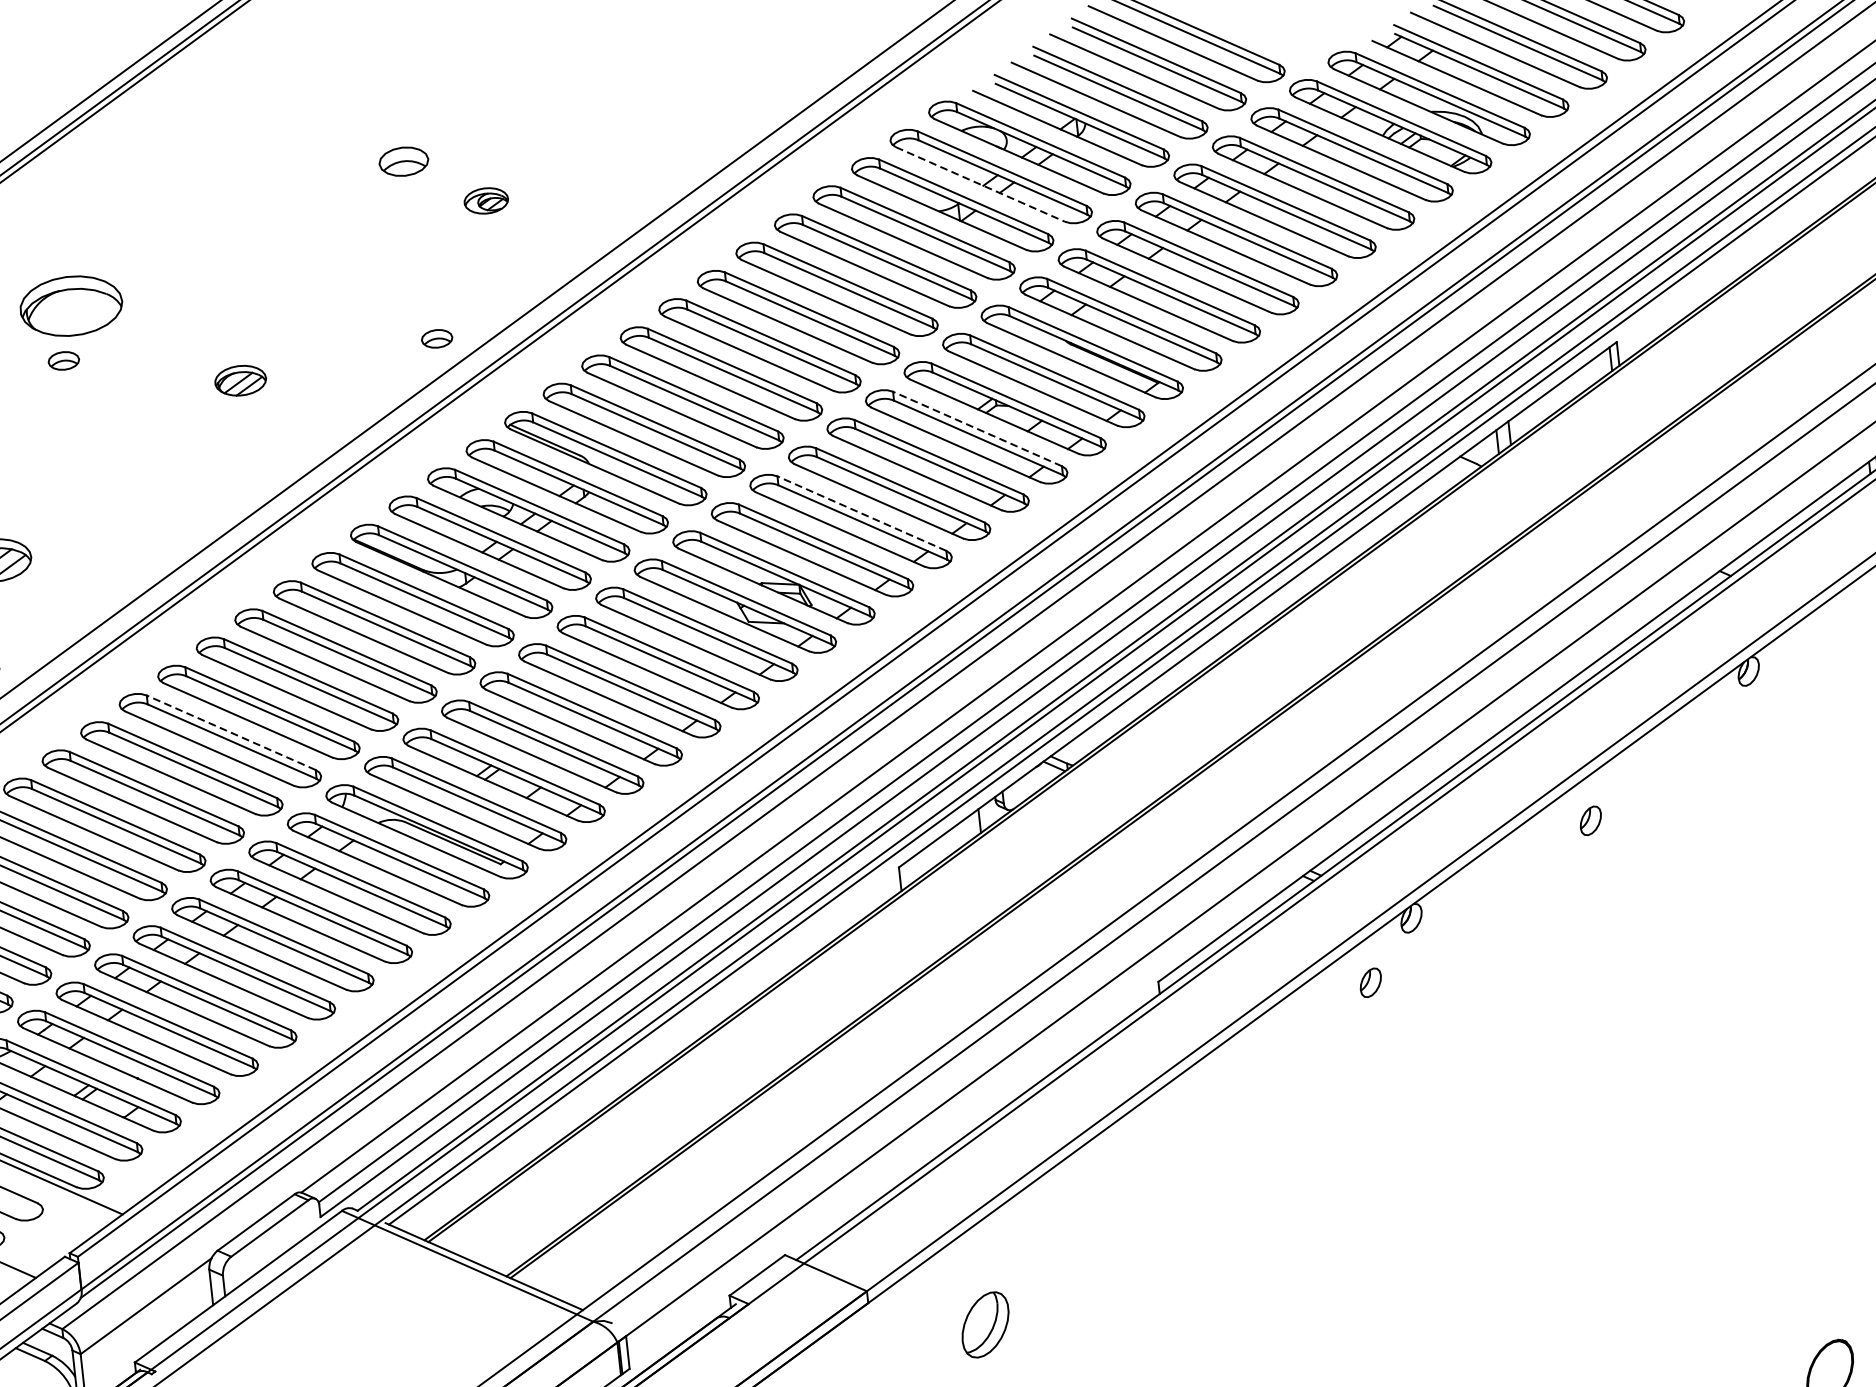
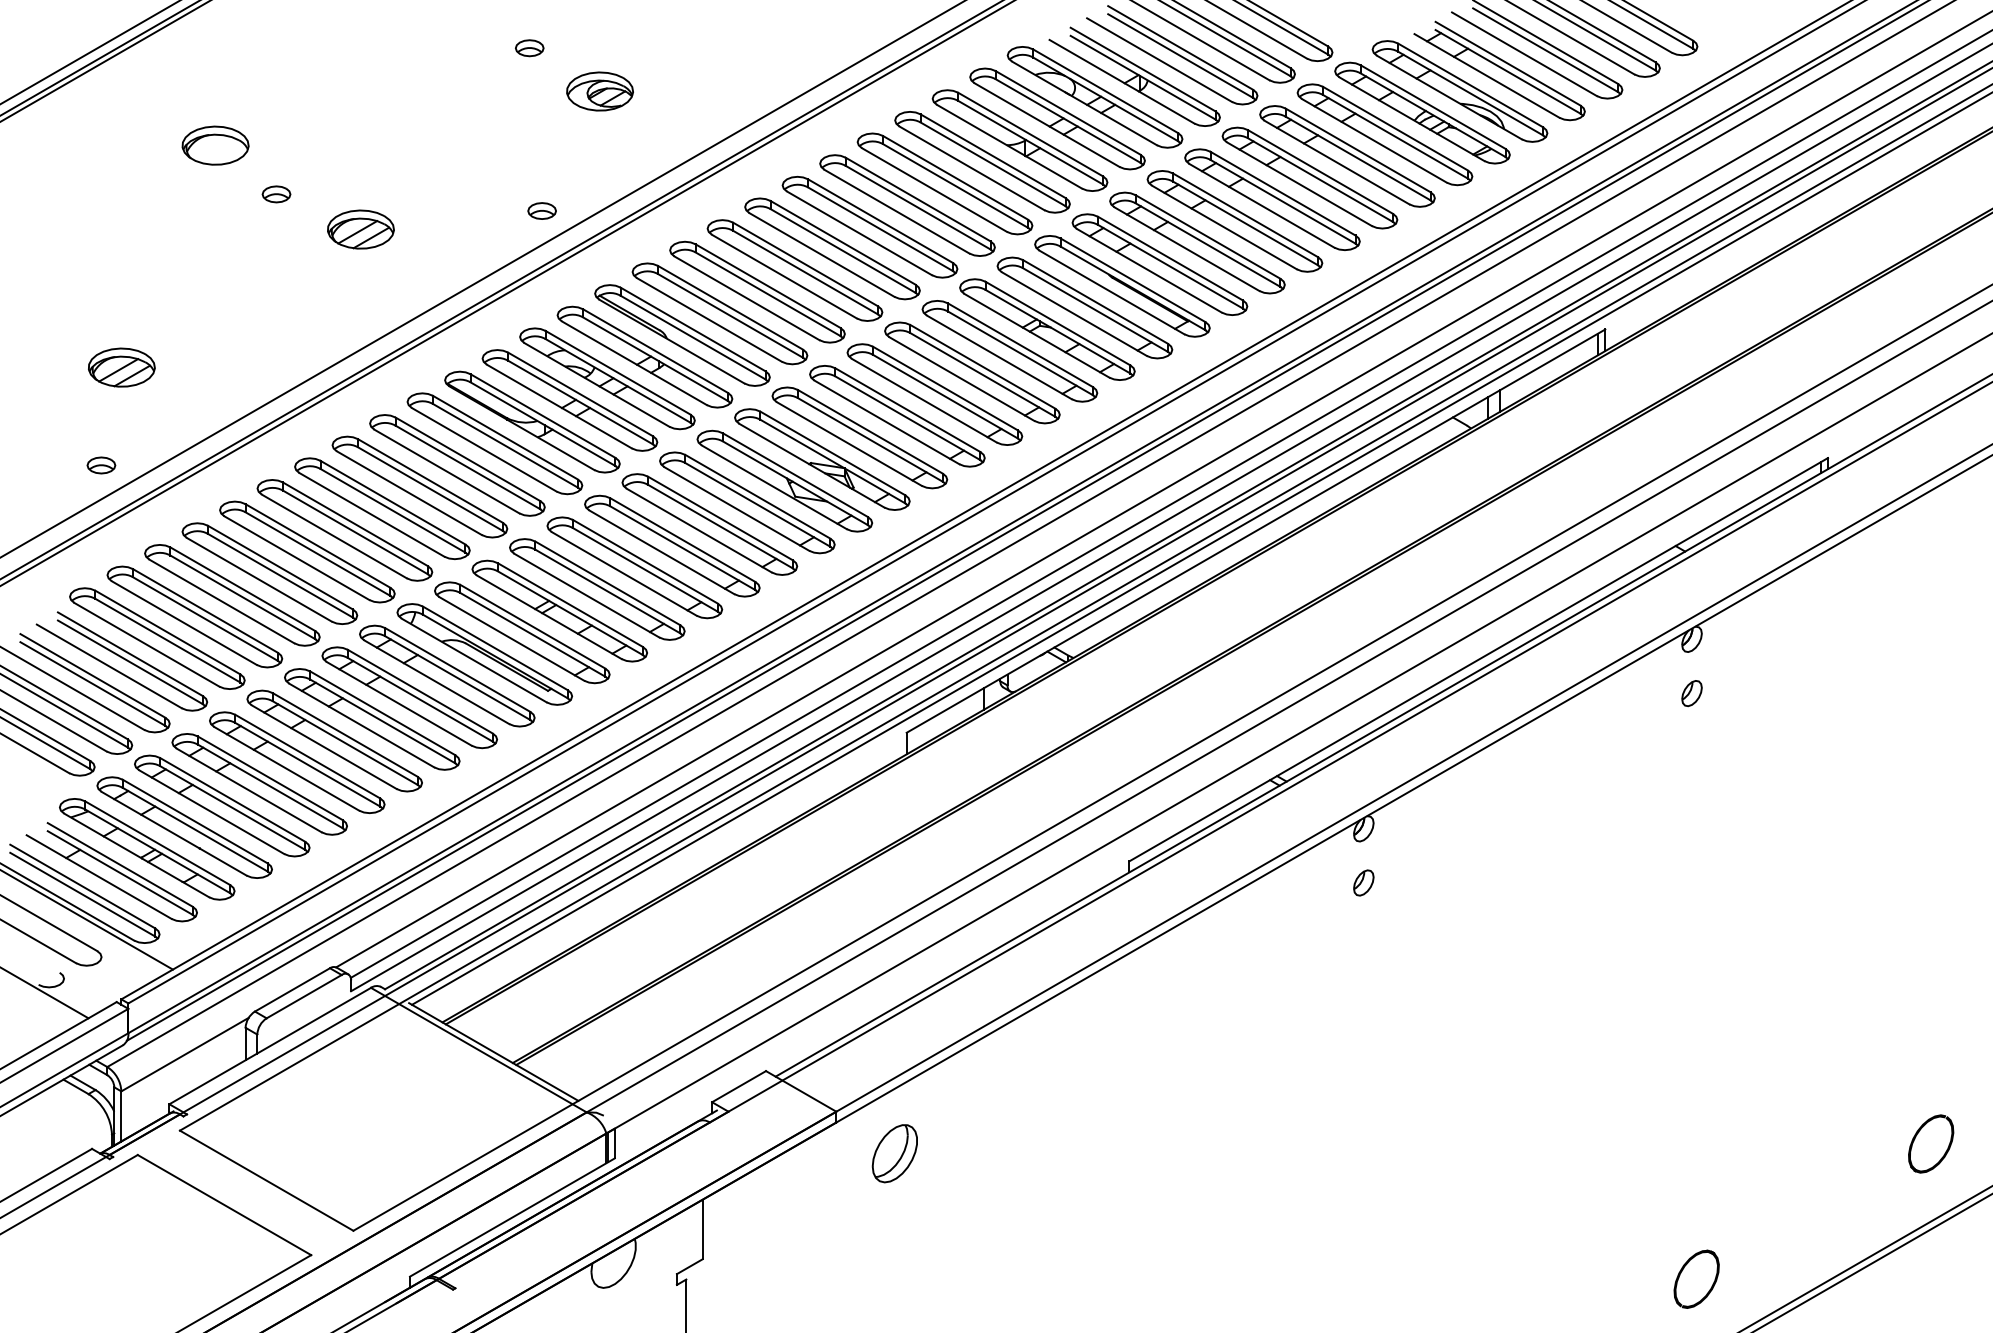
part: (403, 162) -> (529, 48), size x0.62
line: (980, 184) -> (1047, 125), dashed -> solid
part: (485, 200) -> (599, 91), size x1.67
part: (71, 305) -> (215, 145), size x0.71
part: (63, 361) -> (276, 194), moved
part: (240, 380) -> (360, 229), size x1.43
line: (977, 429) -> (1020, 345), dashed -> solid
line: (861, 514) -> (907, 410), dashed -> solid
line: (230, 732) -> (317, 545), dashed -> solid
part: (1590, 820) -> (1691, 693), moved
part: (1370, 982) -> (1363, 882), moved
part: (985, 1324) -> (894, 1153), moved

